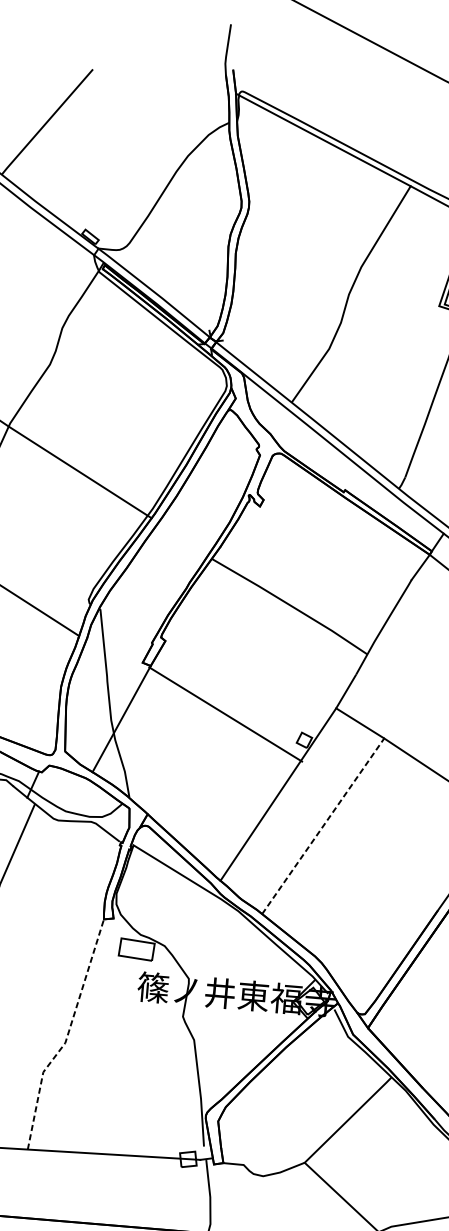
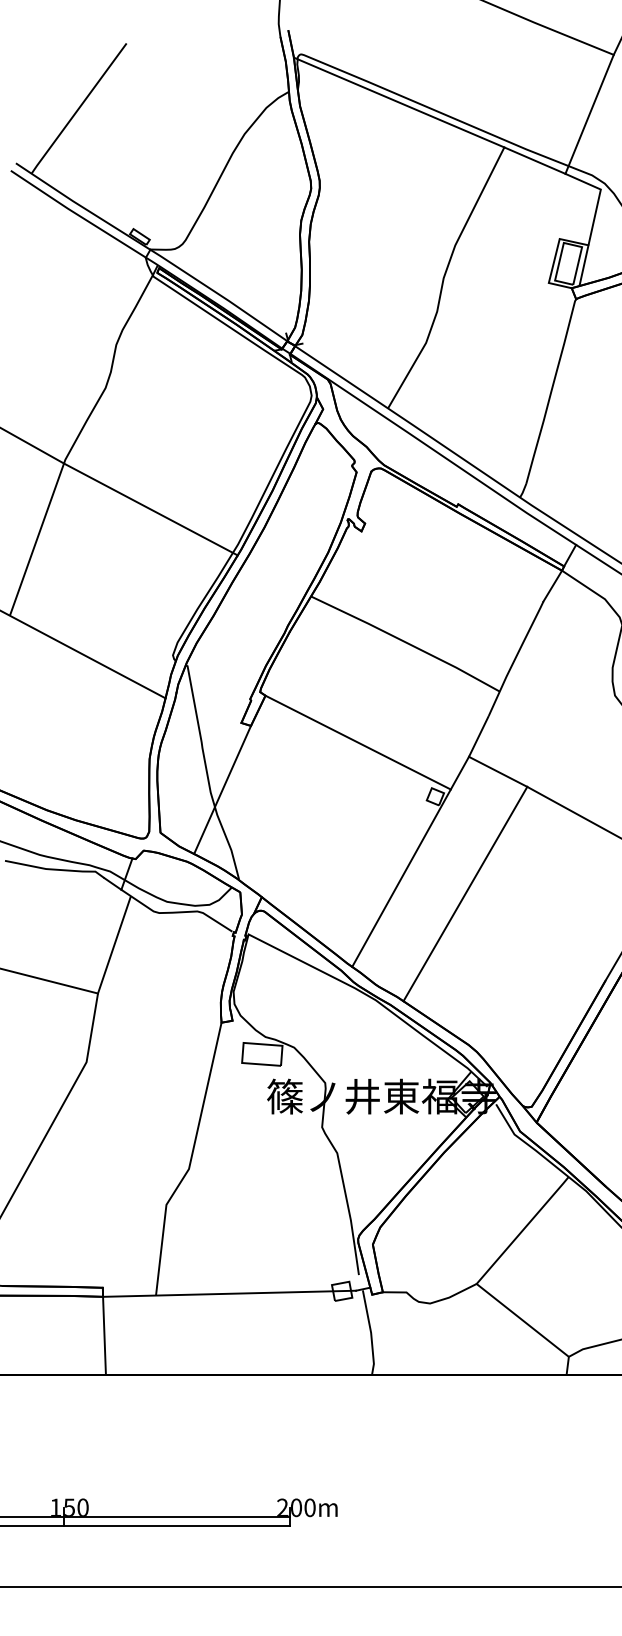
line: (225, 714) -> (357, 742), moved
line: (323, 826) -> (465, 894), dashed -> solid
line: (67, 1037) -> (190, 1162), dashed -> solid

